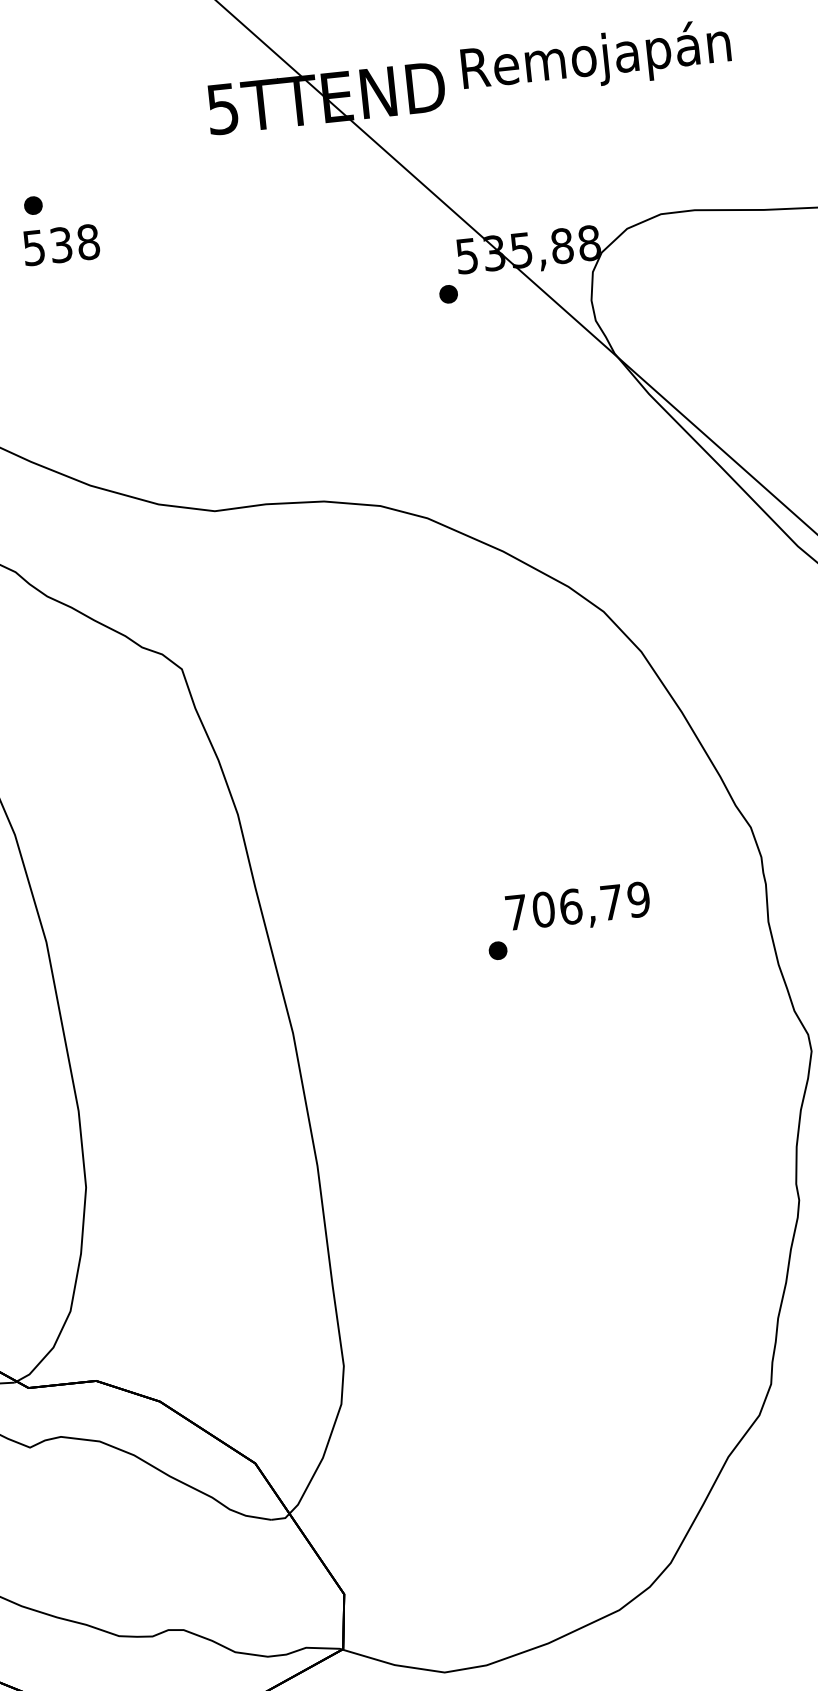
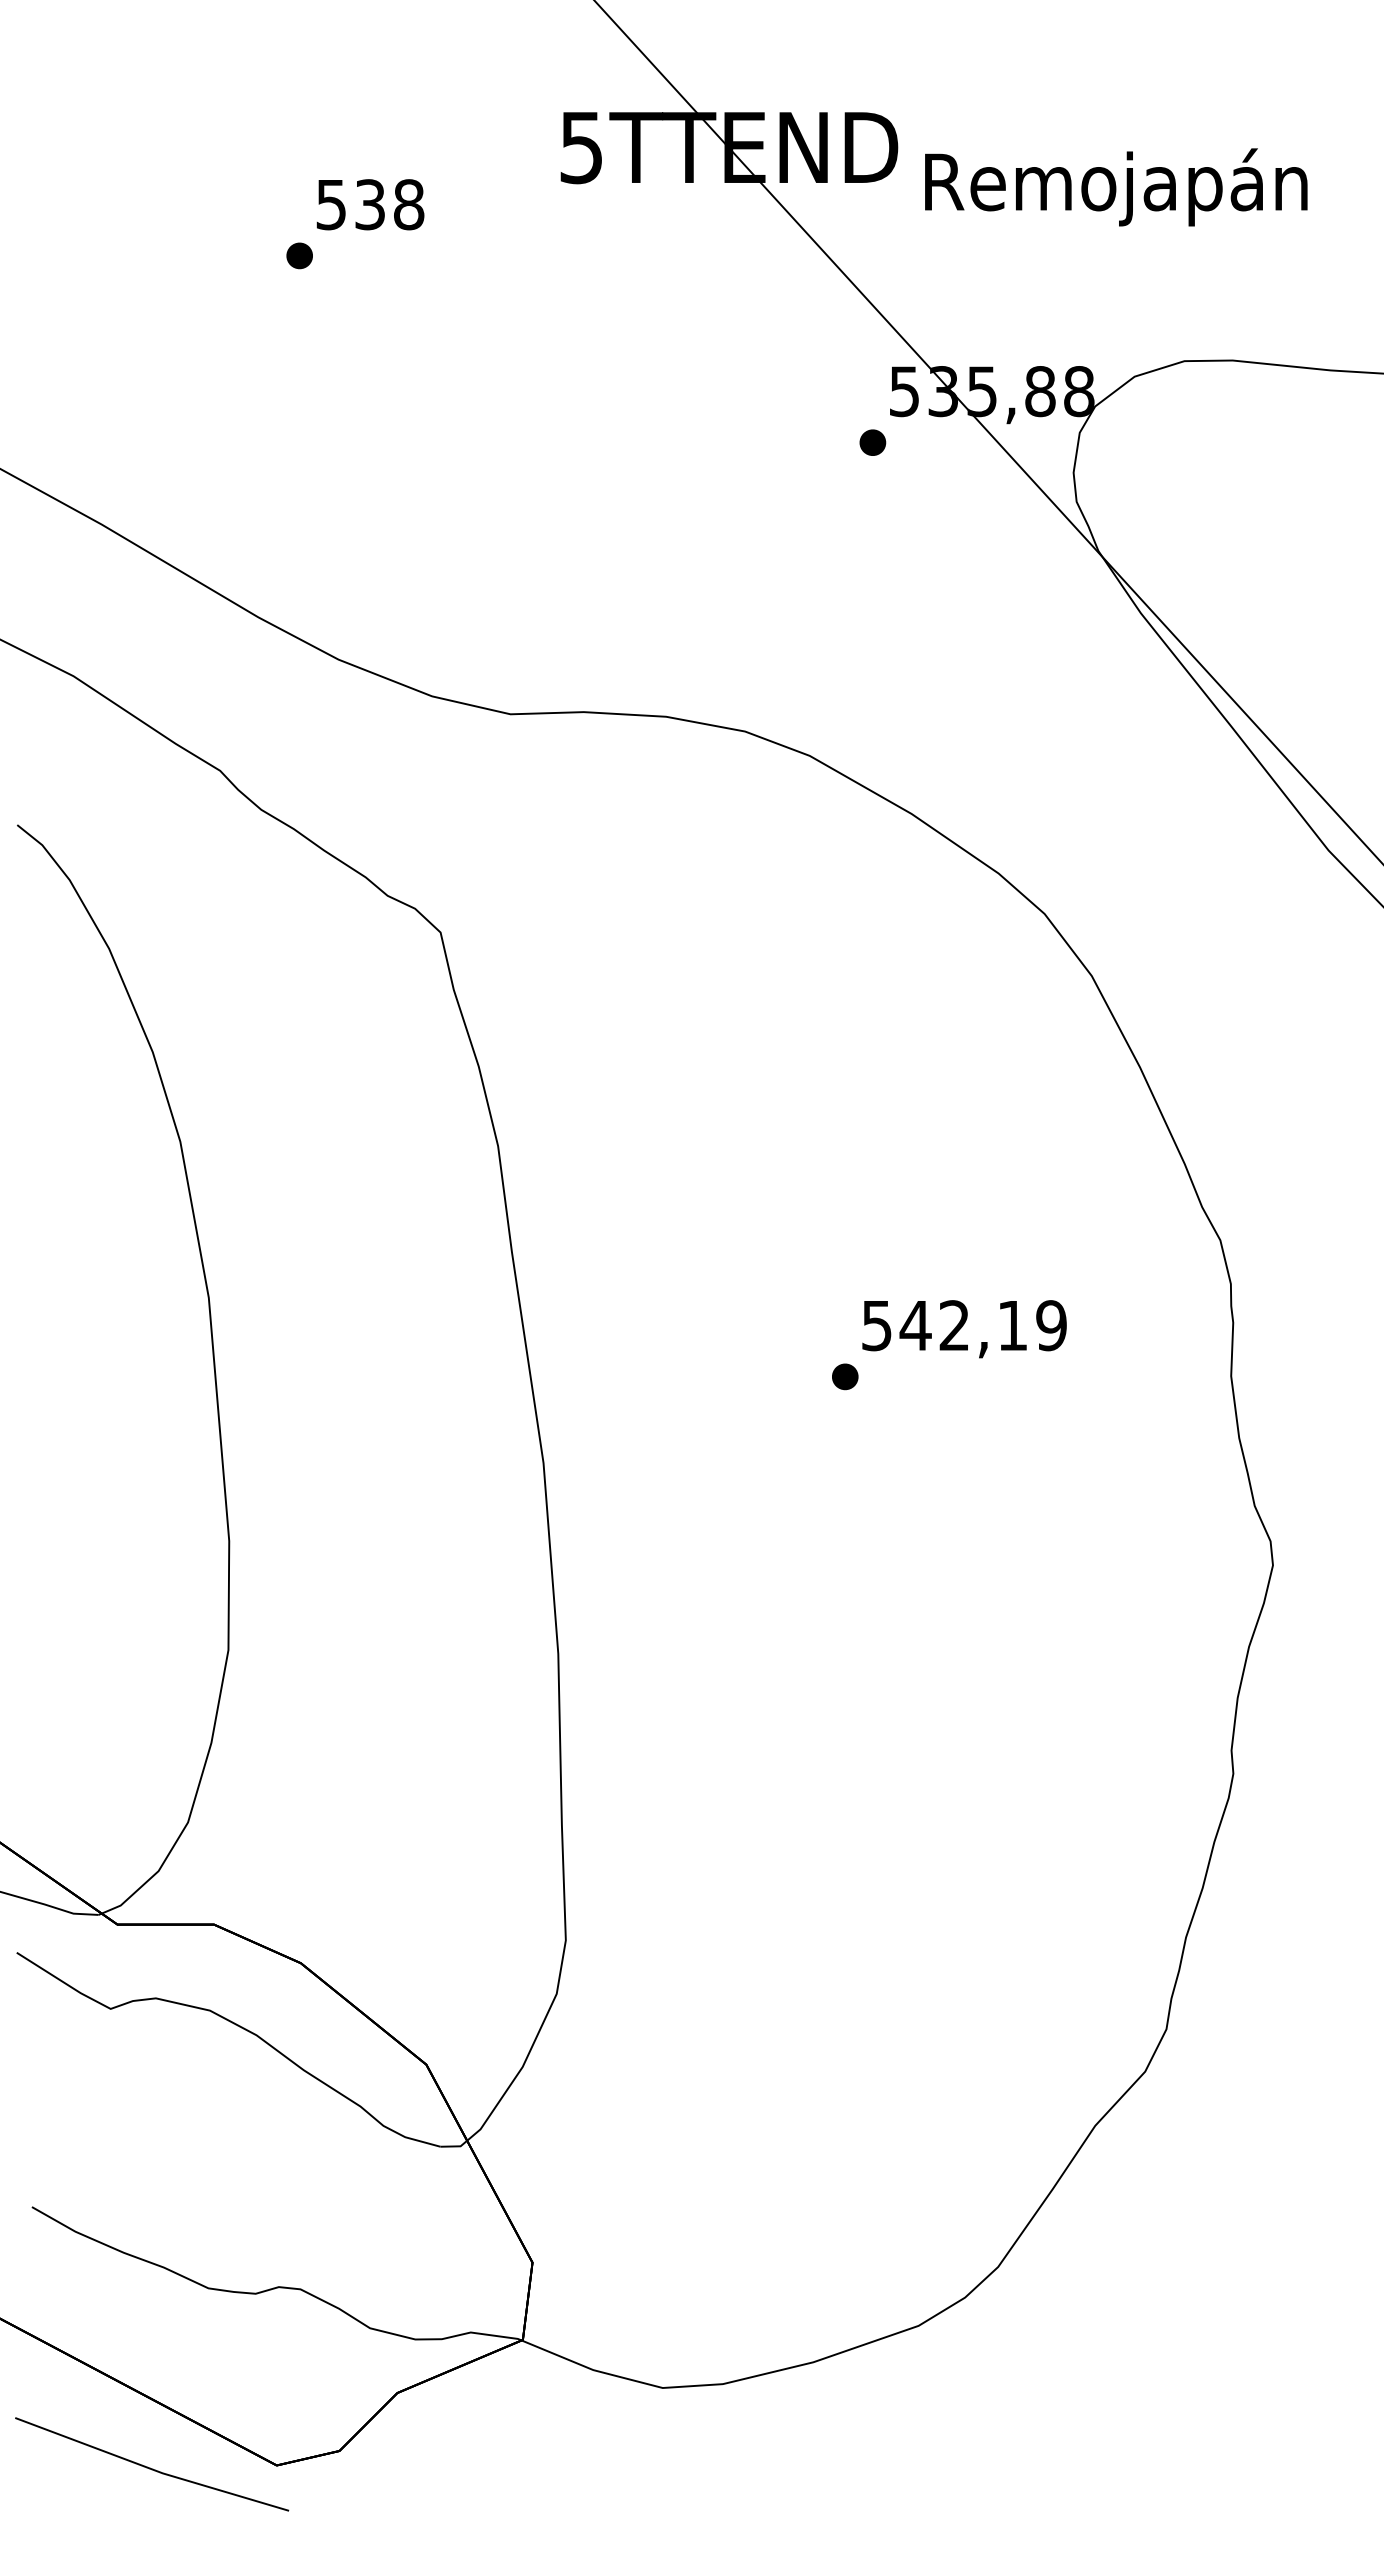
text: (596, 59) -> (1116, 187), moved
text: (61, 244) -> (370, 204), moved
text: (563, 907) -> (944, 1325), 706,79 -> 542,19

